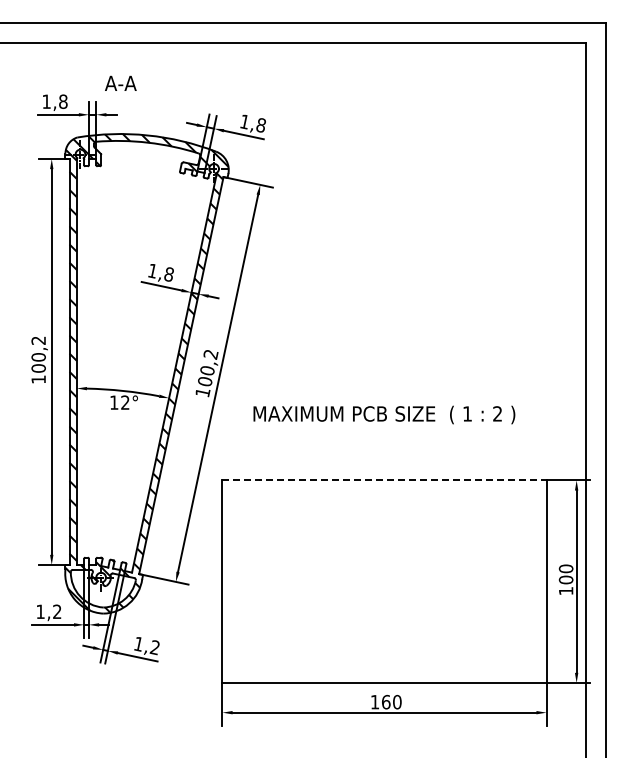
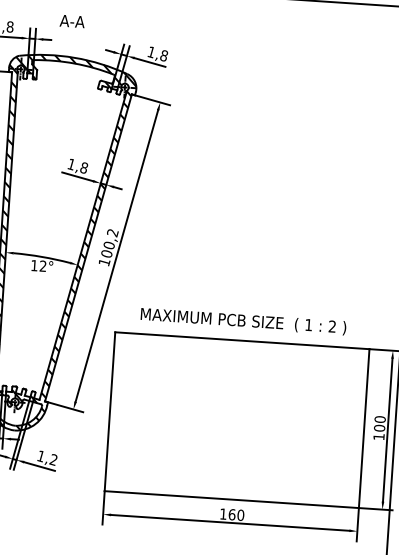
text: (120, 82) -> (72, 20), moved
text: (384, 414) -> (243, 321), moved
line: (385, 480) -> (243, 340), dashed -> solid

